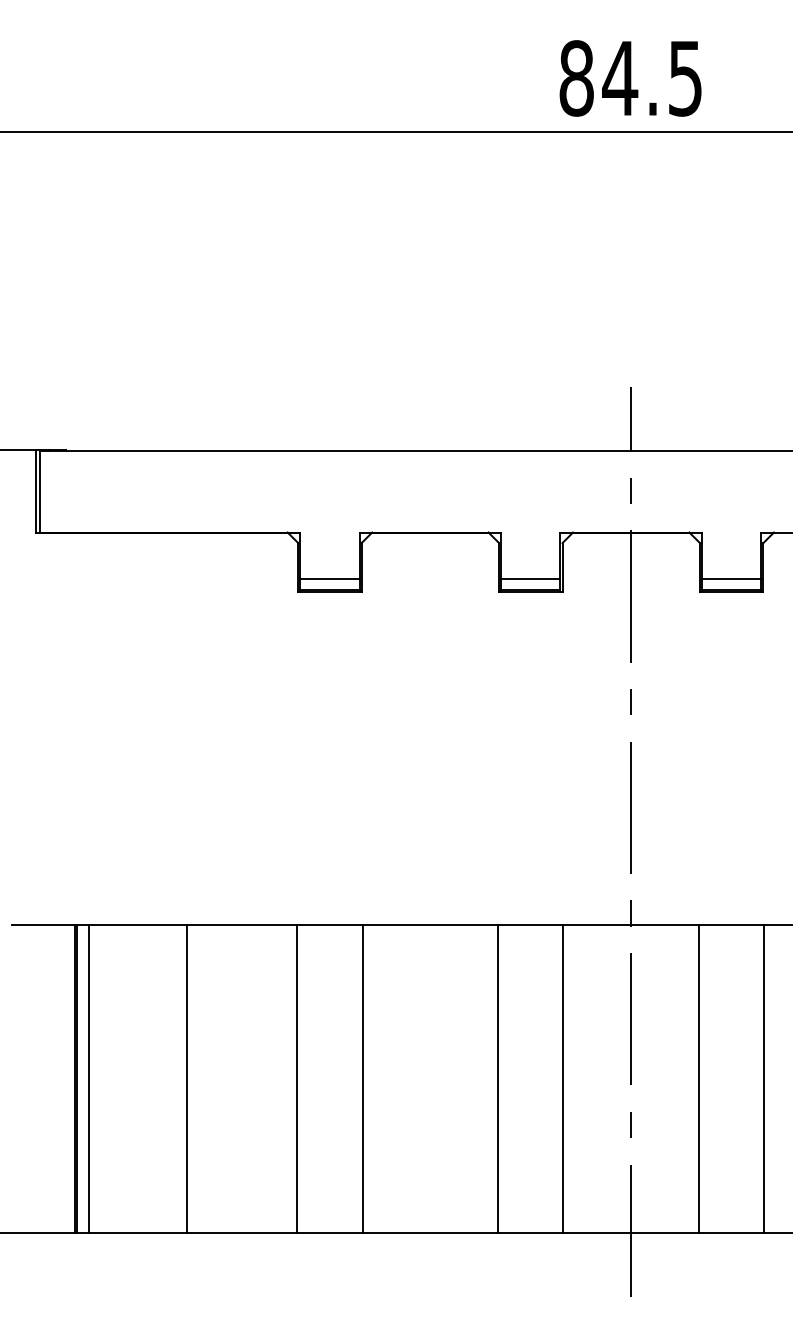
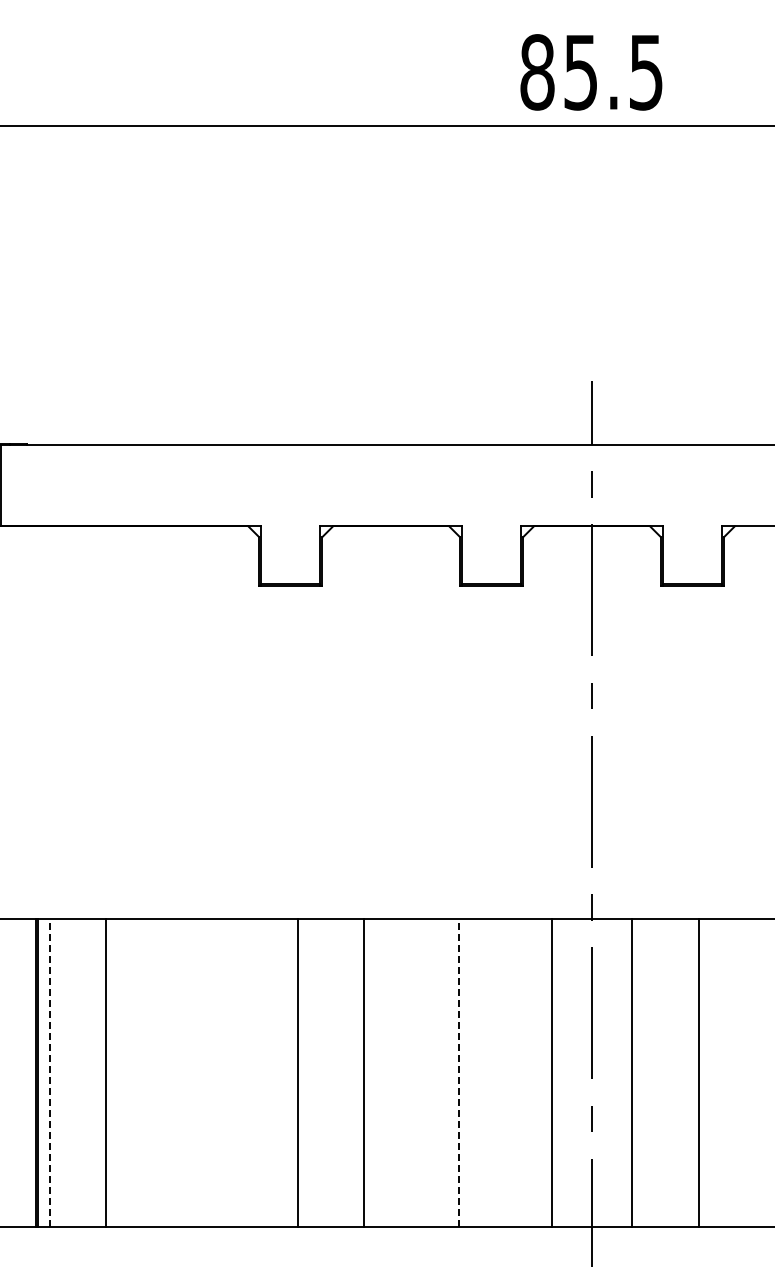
text: (620, 78) -> (581, 72), 84.5 -> 85.5
line: (329, 579) -> (290, 573), removed
line: (530, 579) -> (491, 573), removed
line: (731, 579) -> (692, 573), removed
line: (89, 1078) -> (50, 1072), solid -> dashed
line: (186, 1078) -> (105, 1072), moved
line: (297, 1078) -> (298, 1072), moved
line: (362, 1078) -> (364, 1072), moved
line: (498, 1078) -> (459, 1072), solid -> dashed
line: (563, 1078) -> (552, 1072), moved
line: (699, 1078) -> (632, 1072), moved
line: (764, 1078) -> (699, 1072), moved

